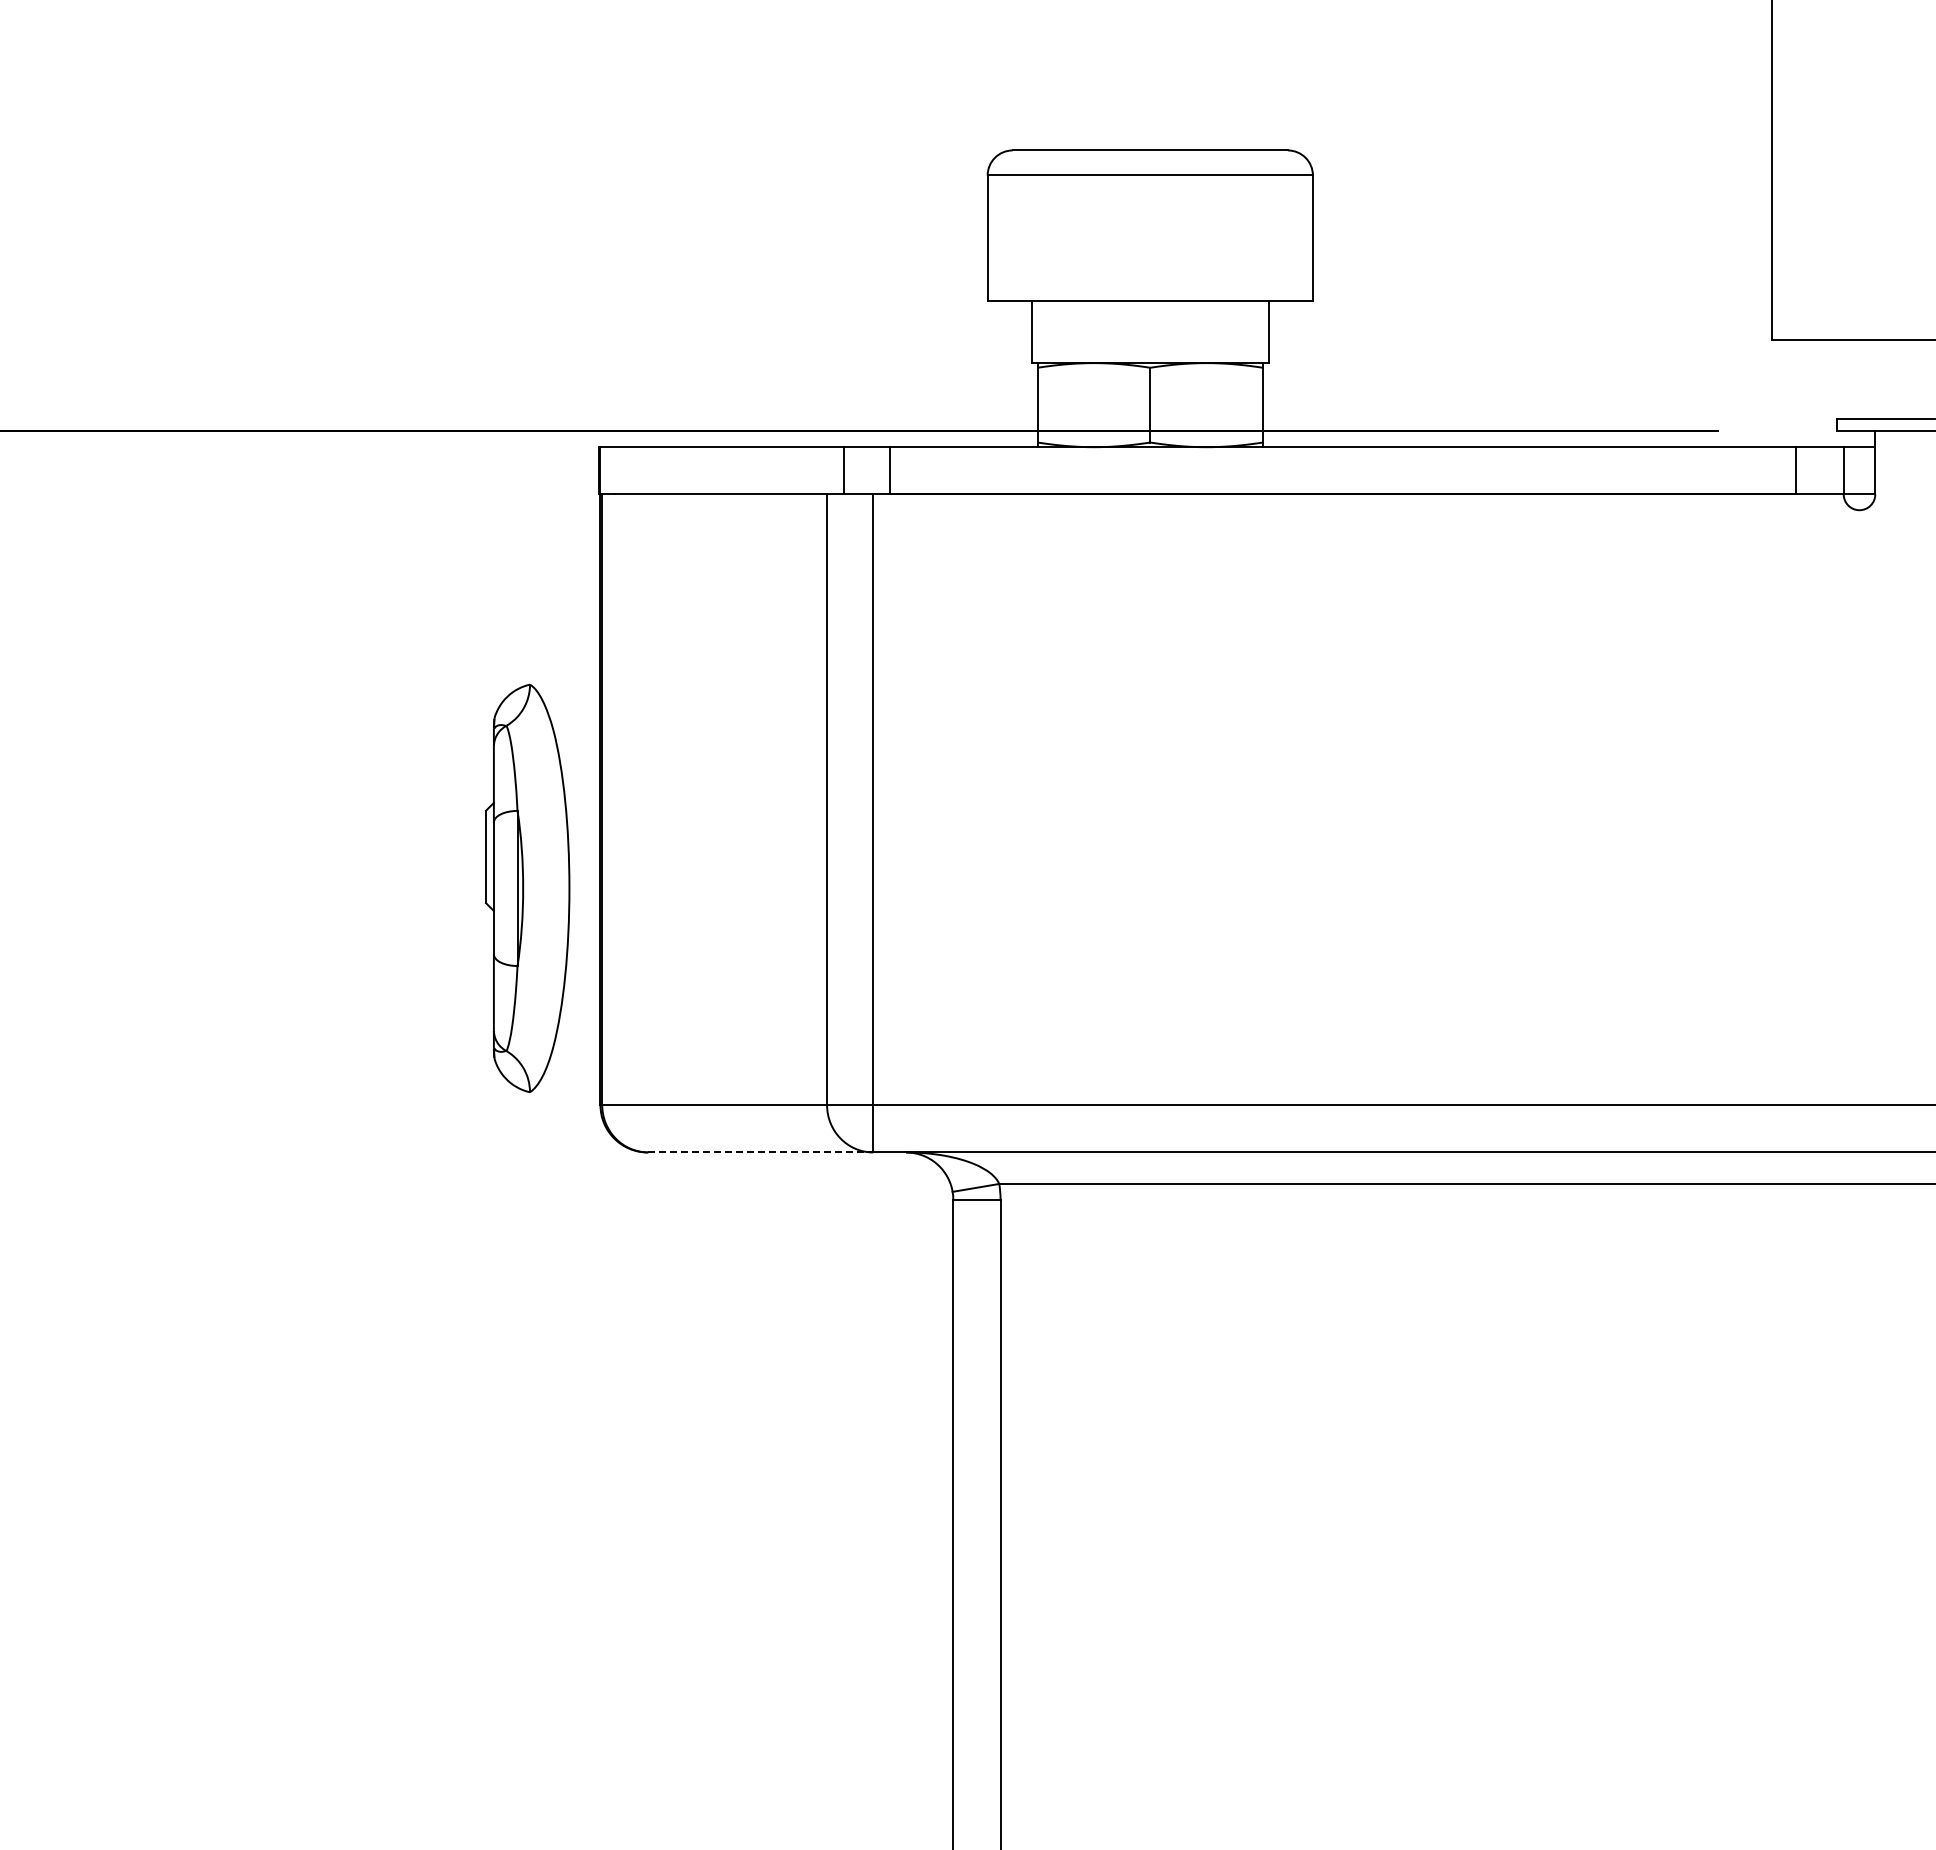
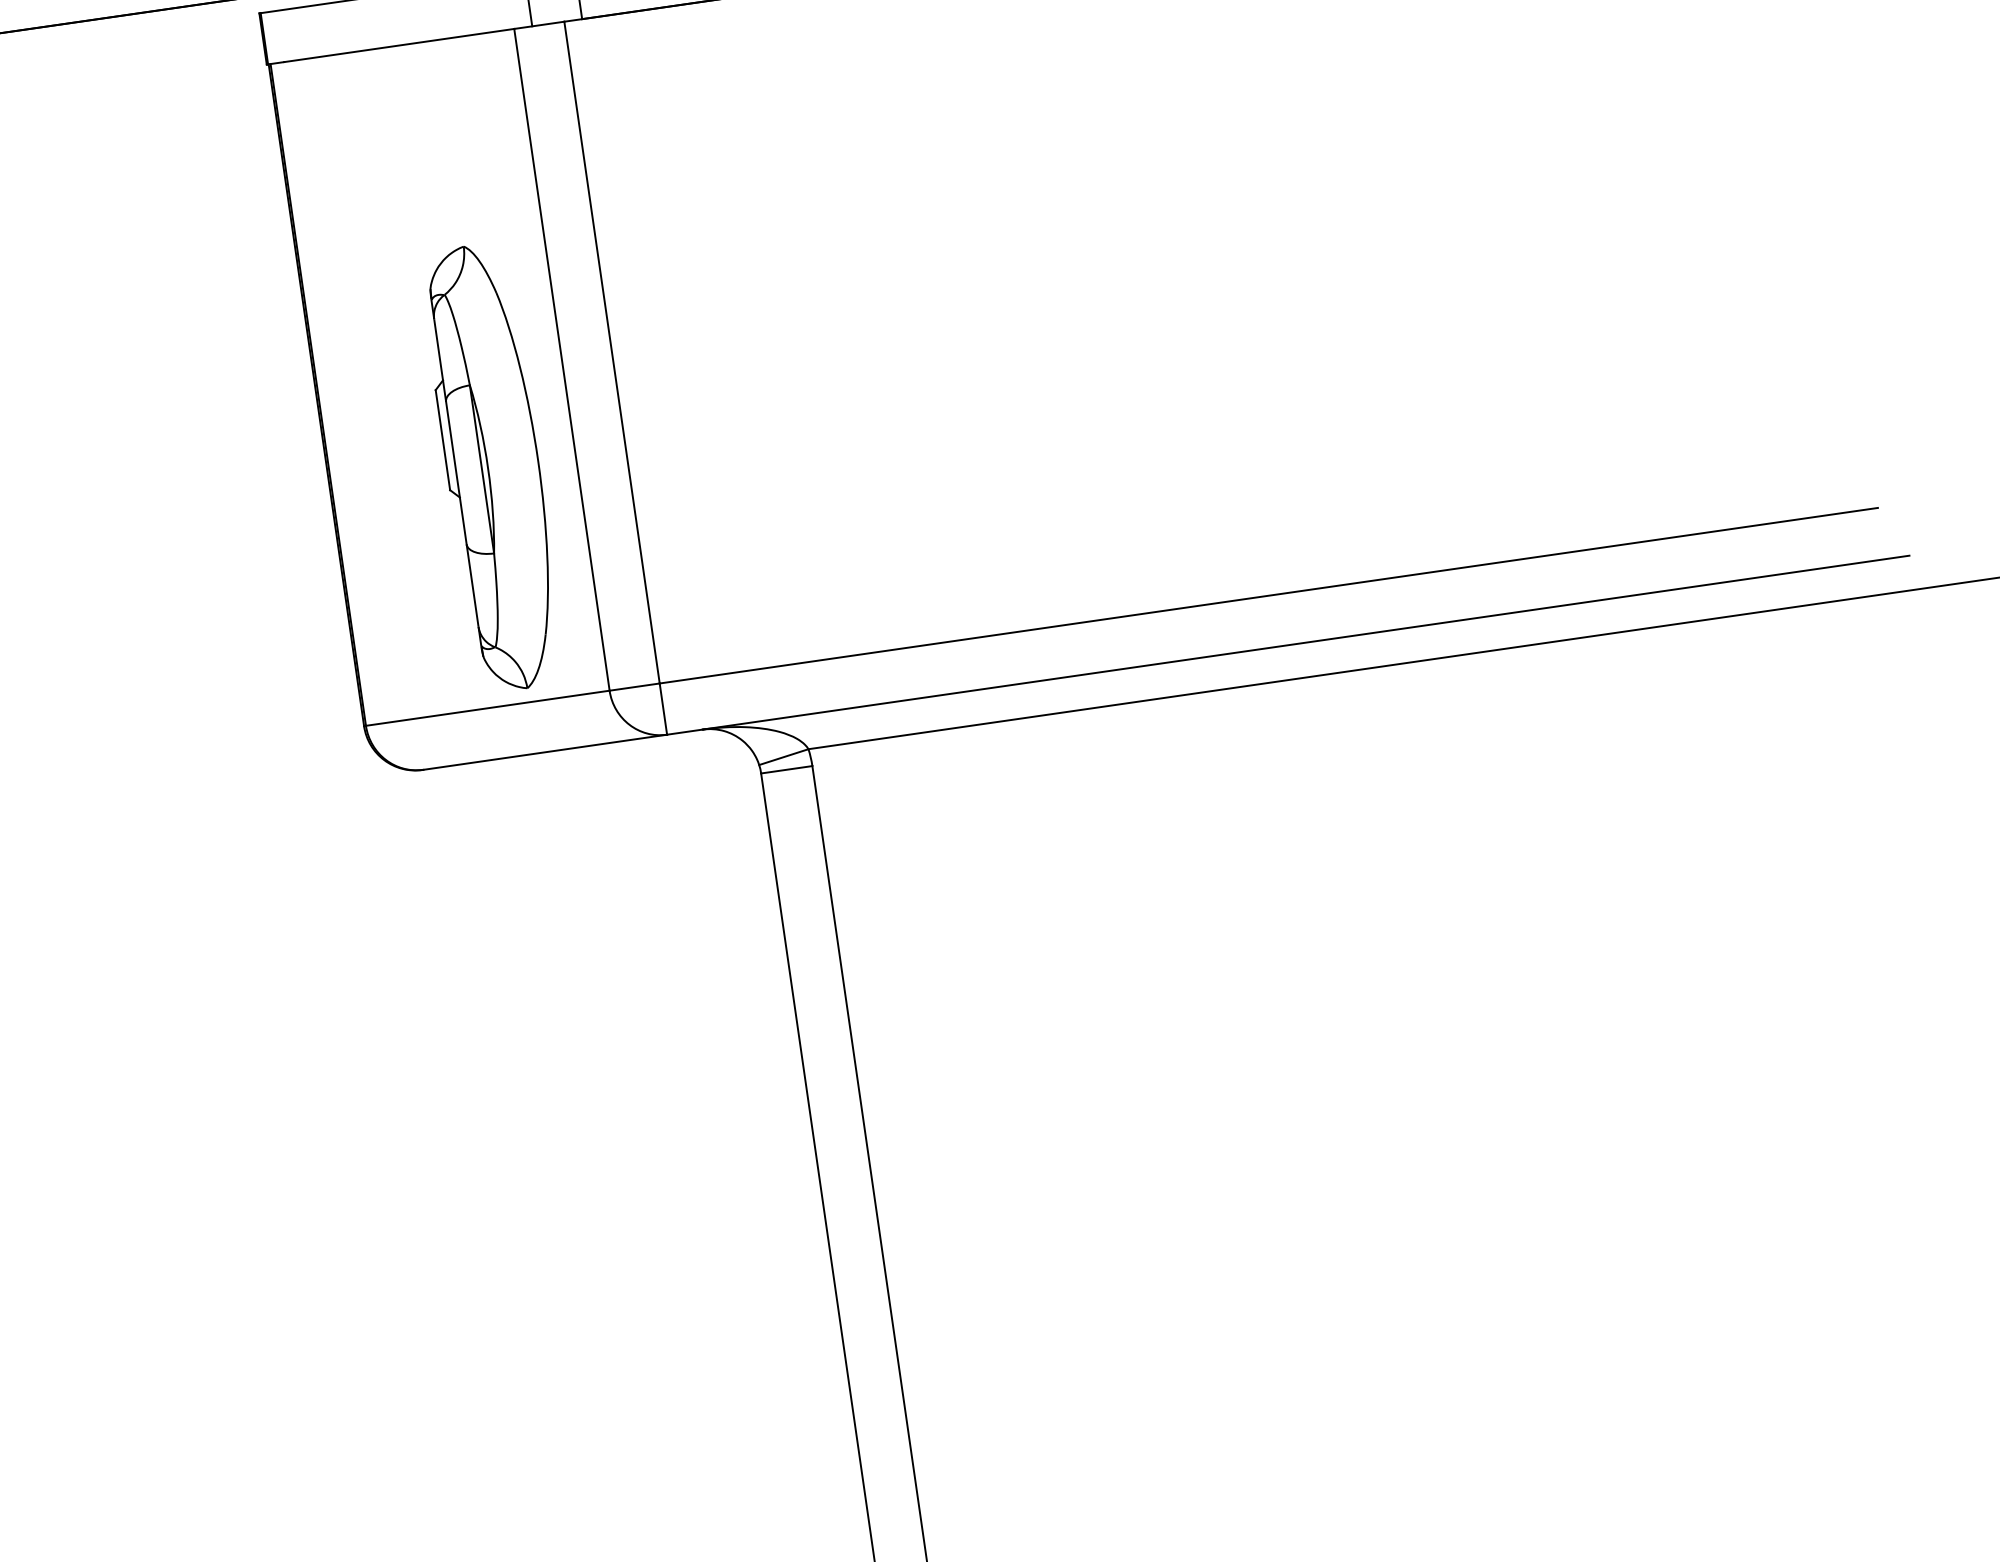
part: (527, 887) -> (492, 466), moved
line: (761, 1152) -> (545, 752), dashed -> solid

